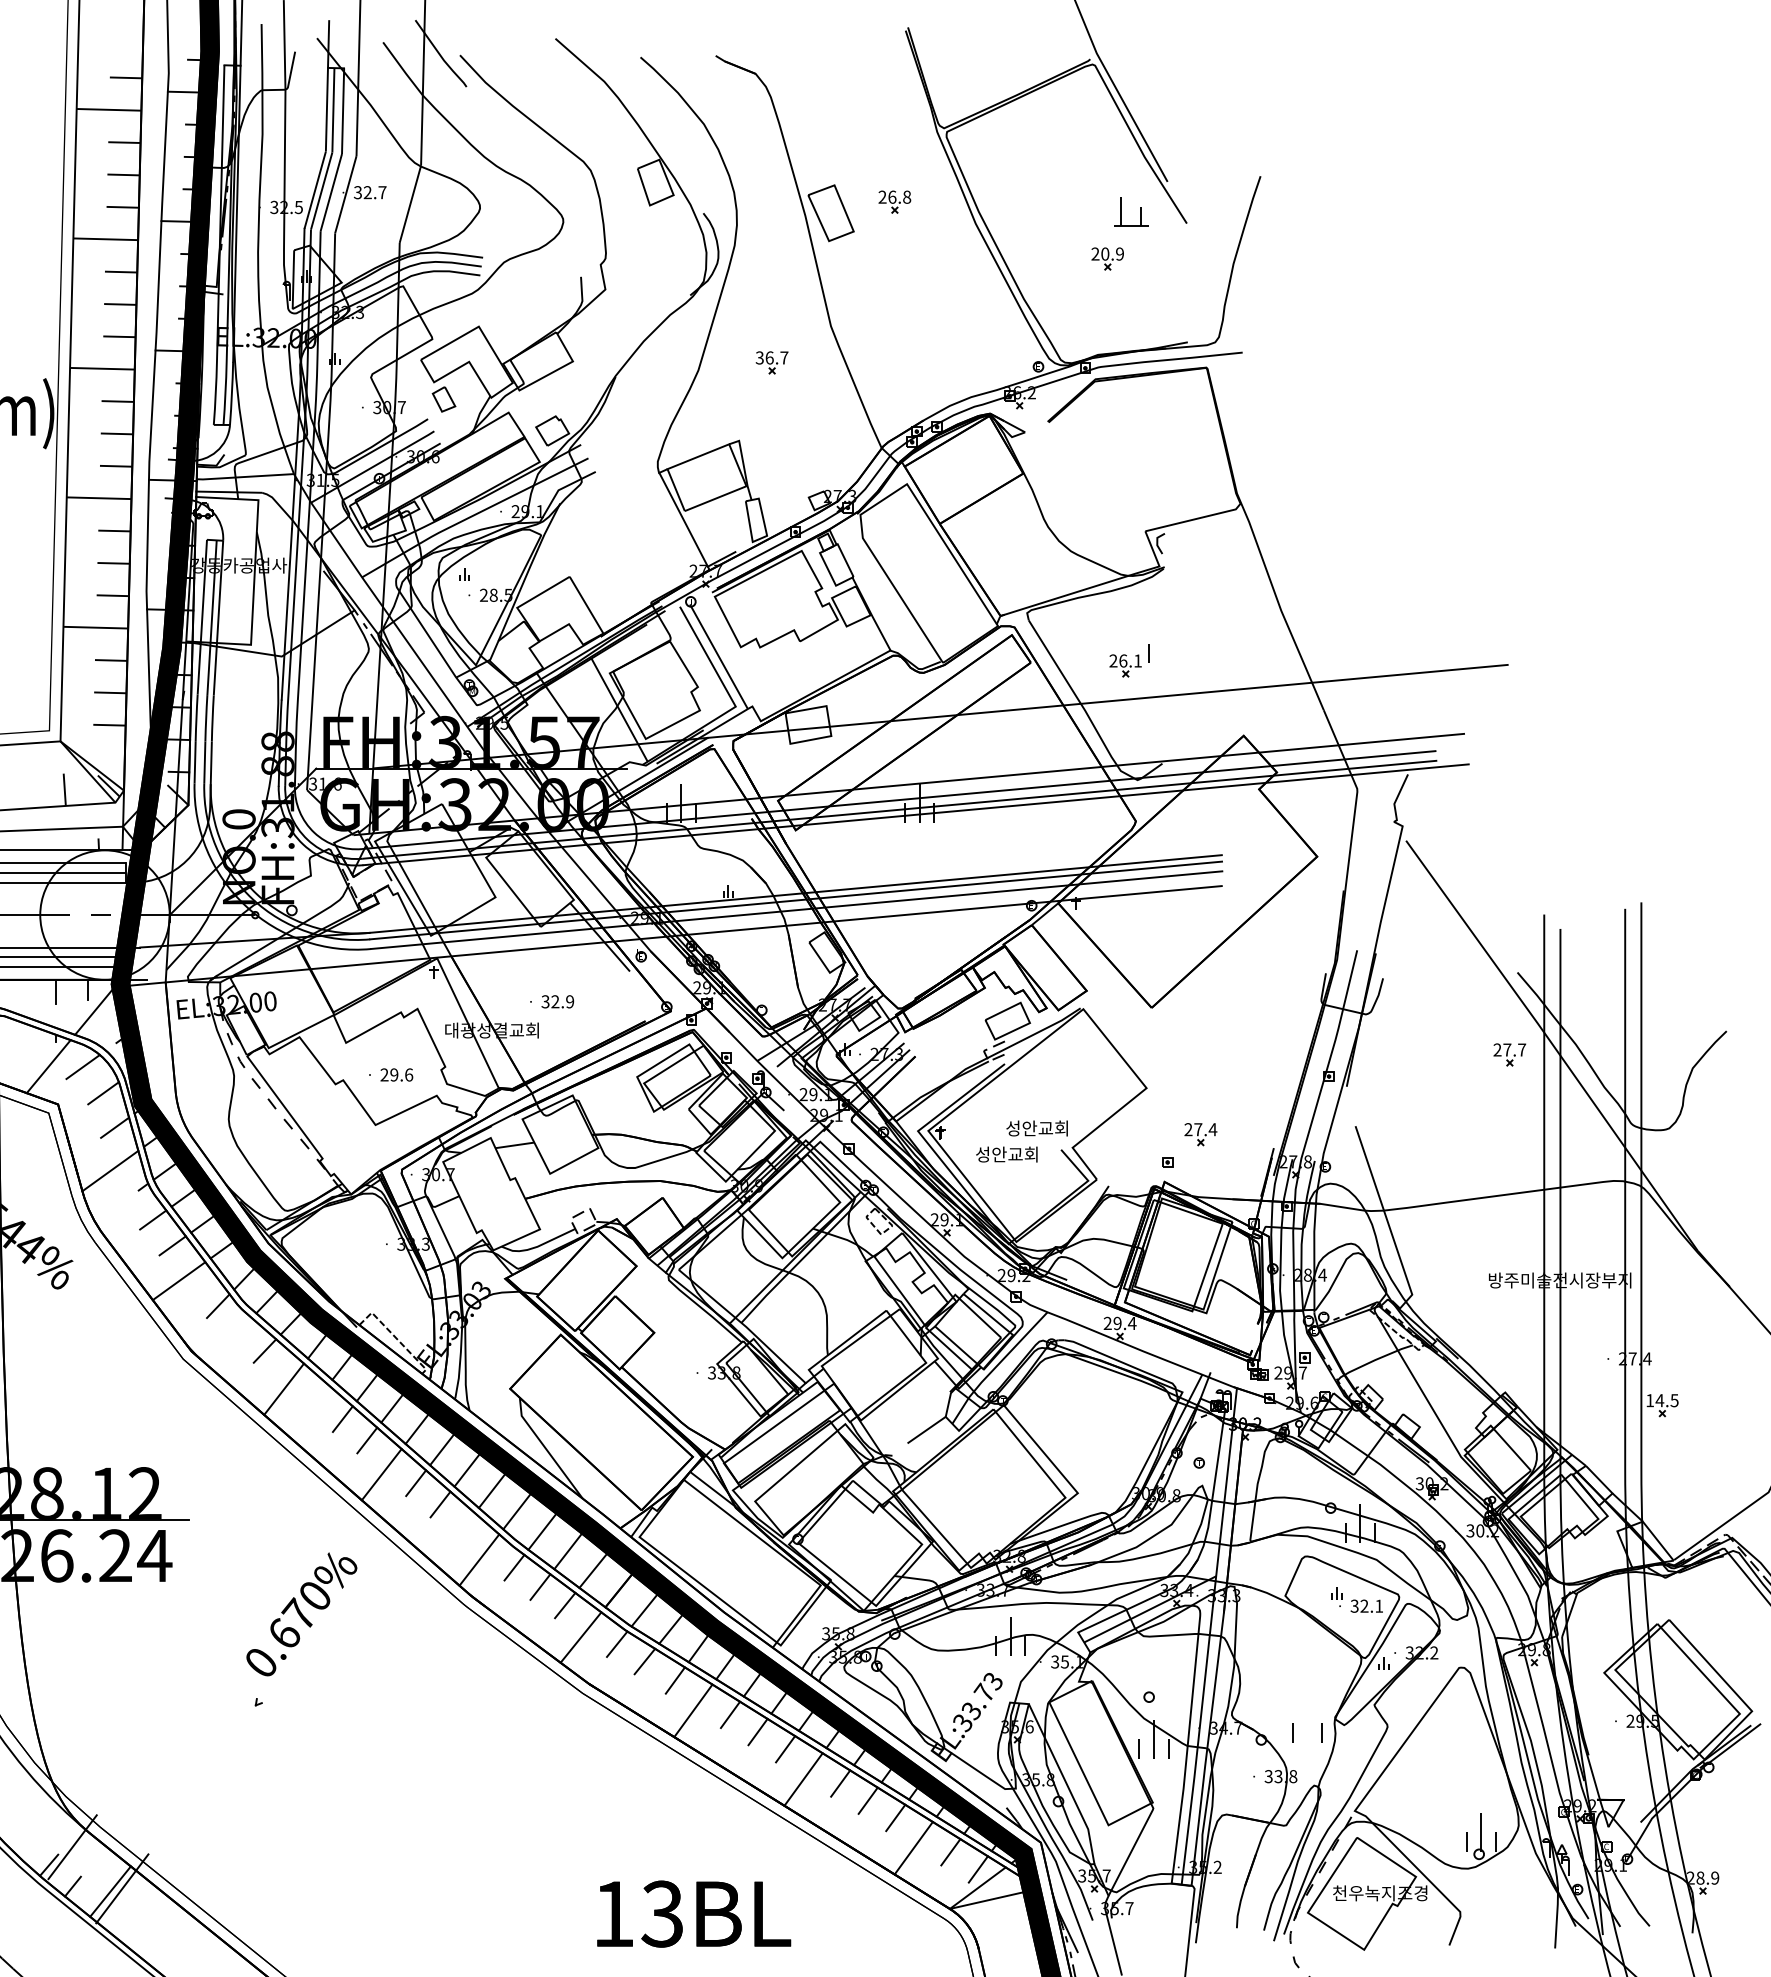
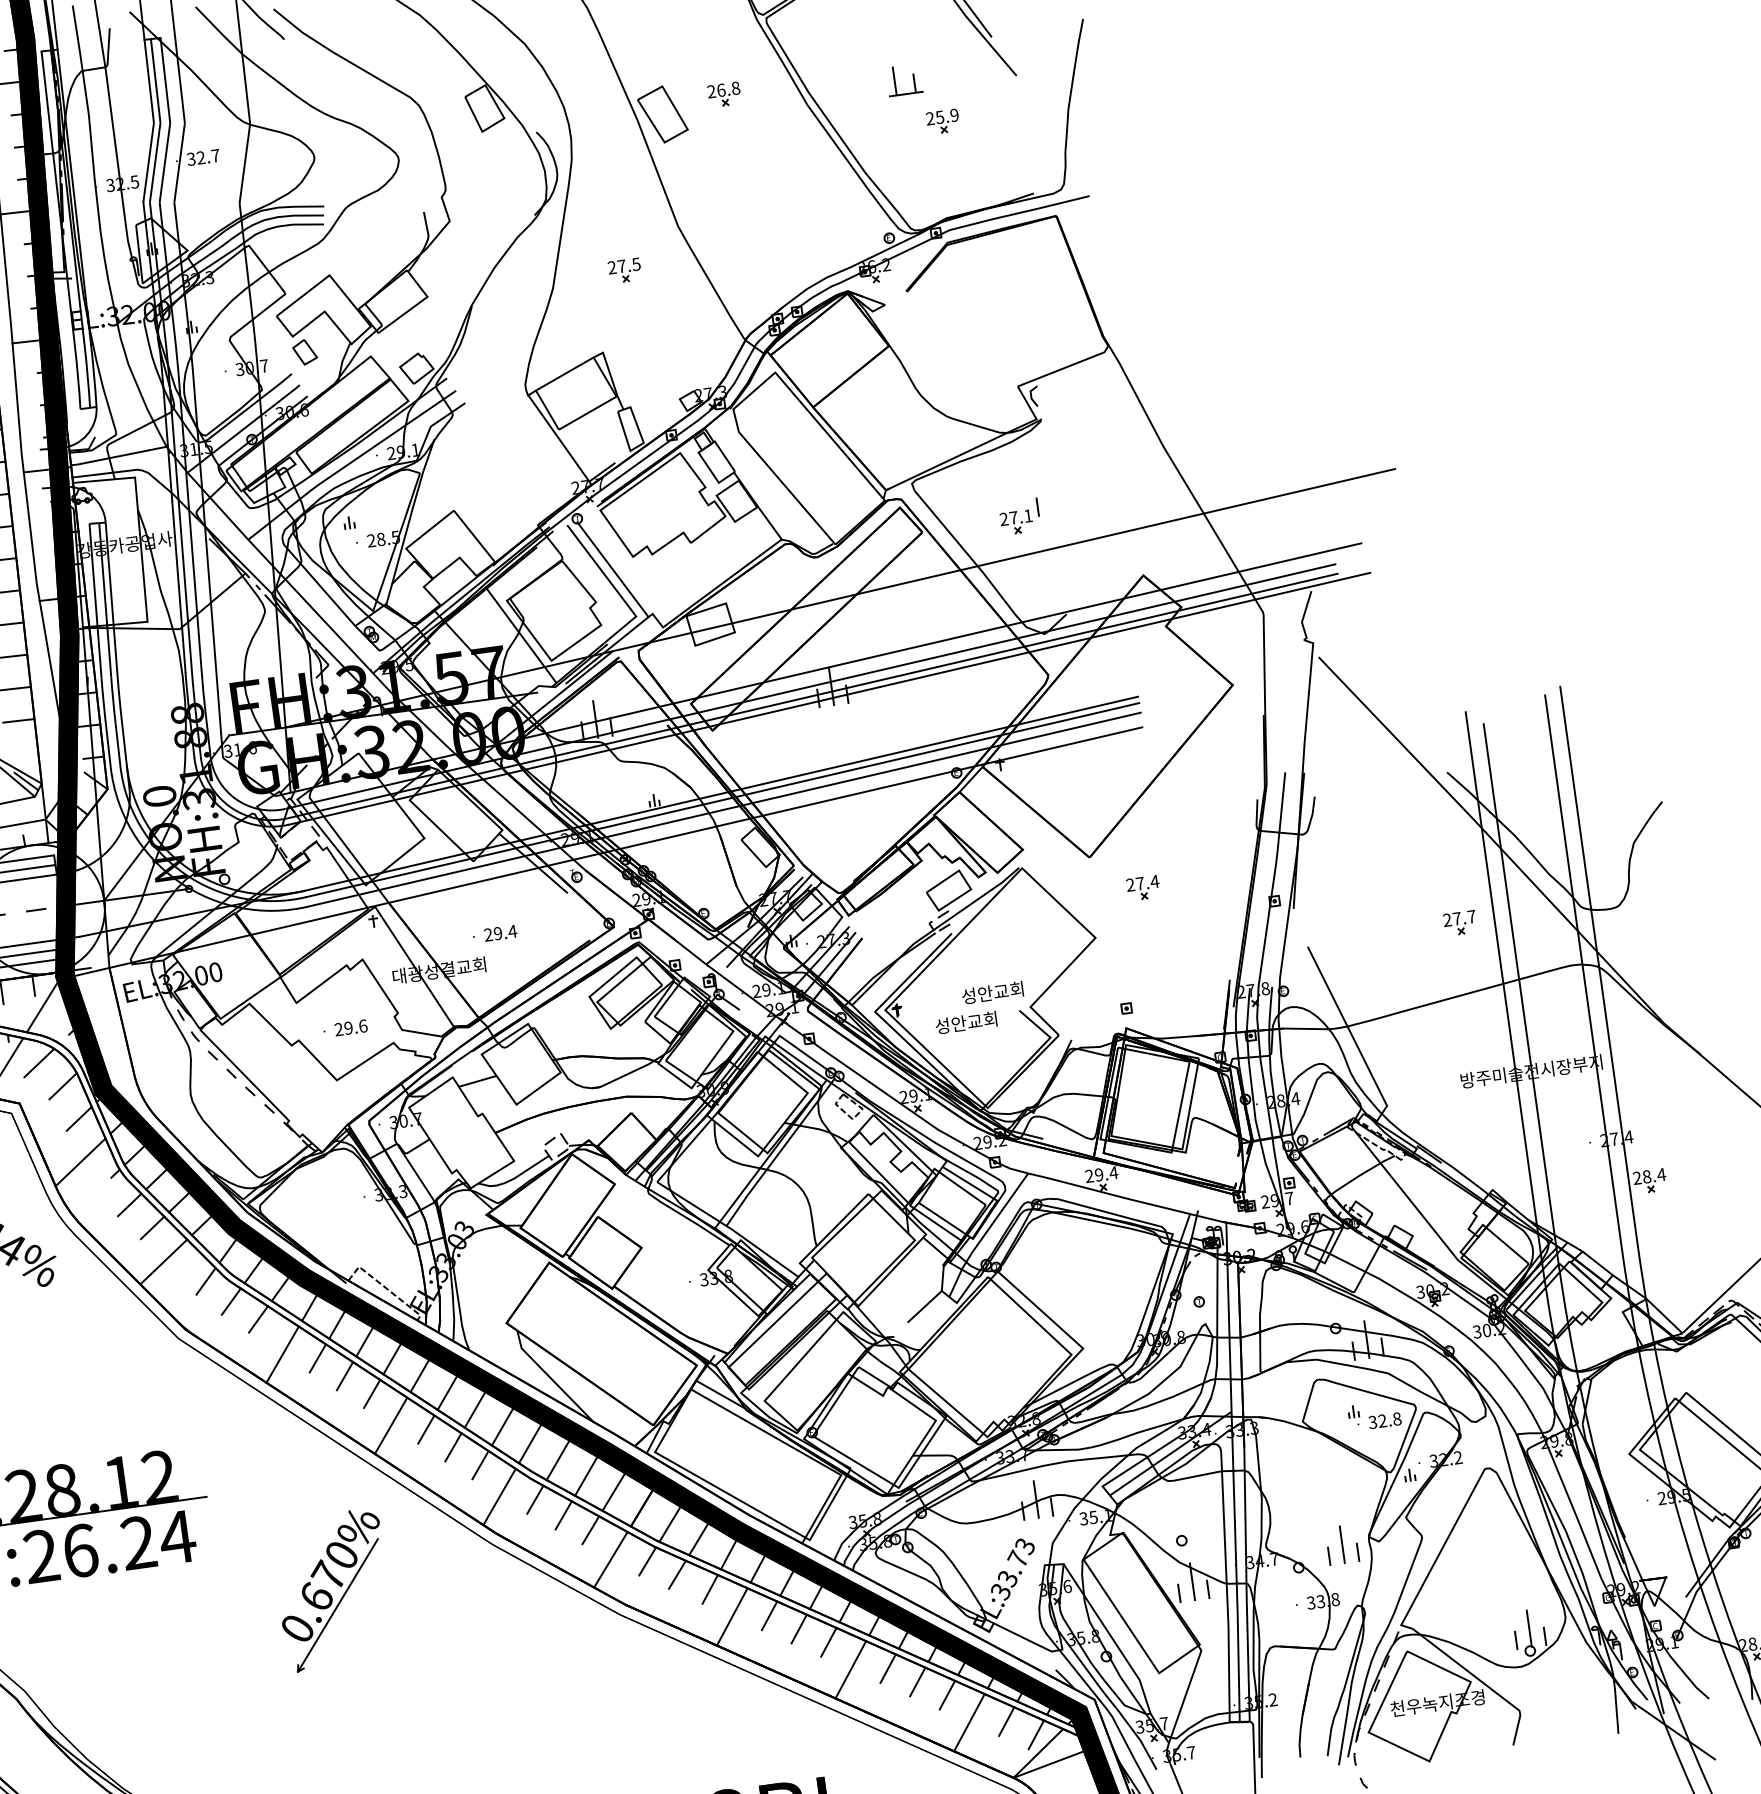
part: (1140, 211) -> (913, 78), moved
text: (1105, 253) -> (940, 116), 20.9 -> 25.9
text: (771, 357) -> (623, 265), 36.7 -> 27.5
text: (1123, 660) -> (1013, 517), 26.1 -> 27.1
text: (557, 1001) -> (500, 932), 32.9 -> 29.4
part: (1509, 1054) -> (1459, 922), moved
part: (1200, 1134) -> (1143, 888), moved
line: (240, 1329) -> (231, 1301), added
line: (318, 1397) -> (317, 1358), added
text: (1662, 1400) -> (1649, 1176), 14.5 -> 28.4
line: (464, 1525) -> (480, 1464), added
text: (1379, 1605) -> (1397, 1418), 32.1 -> 32.8
line: (304, 1645) -> (338, 1605), added
line: (1307, 1723) -> (1342, 1545), added

